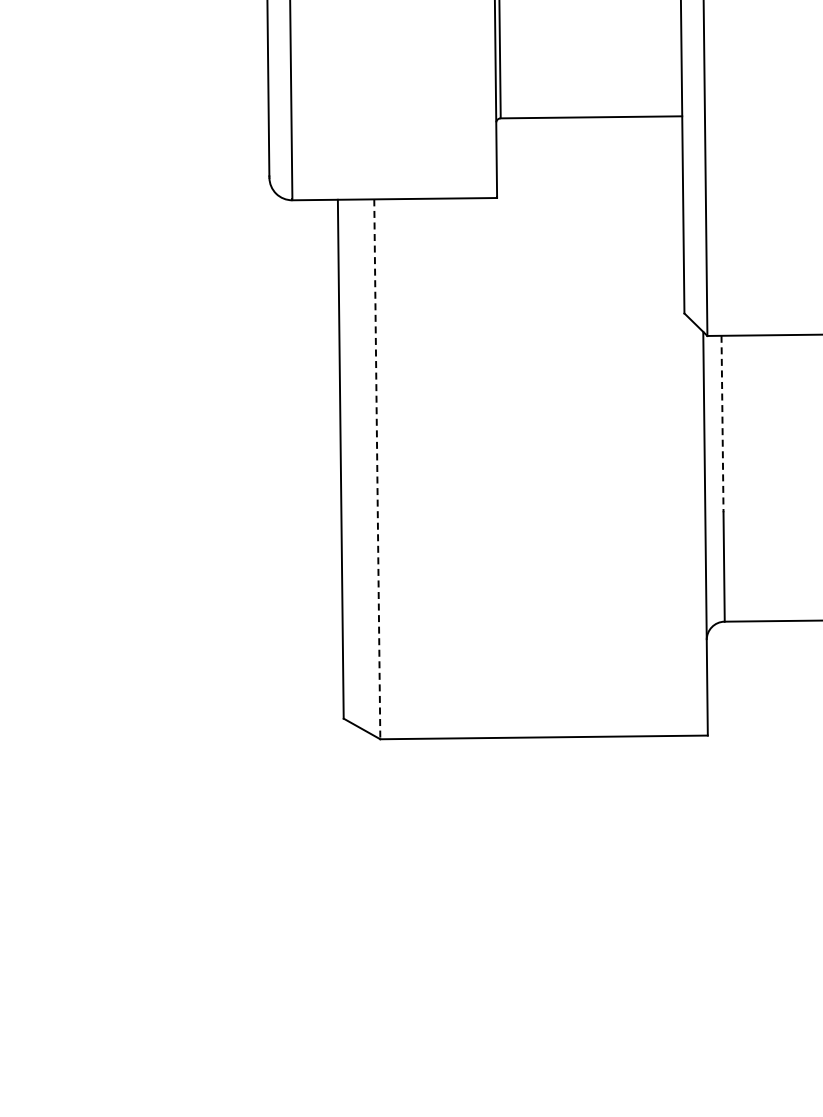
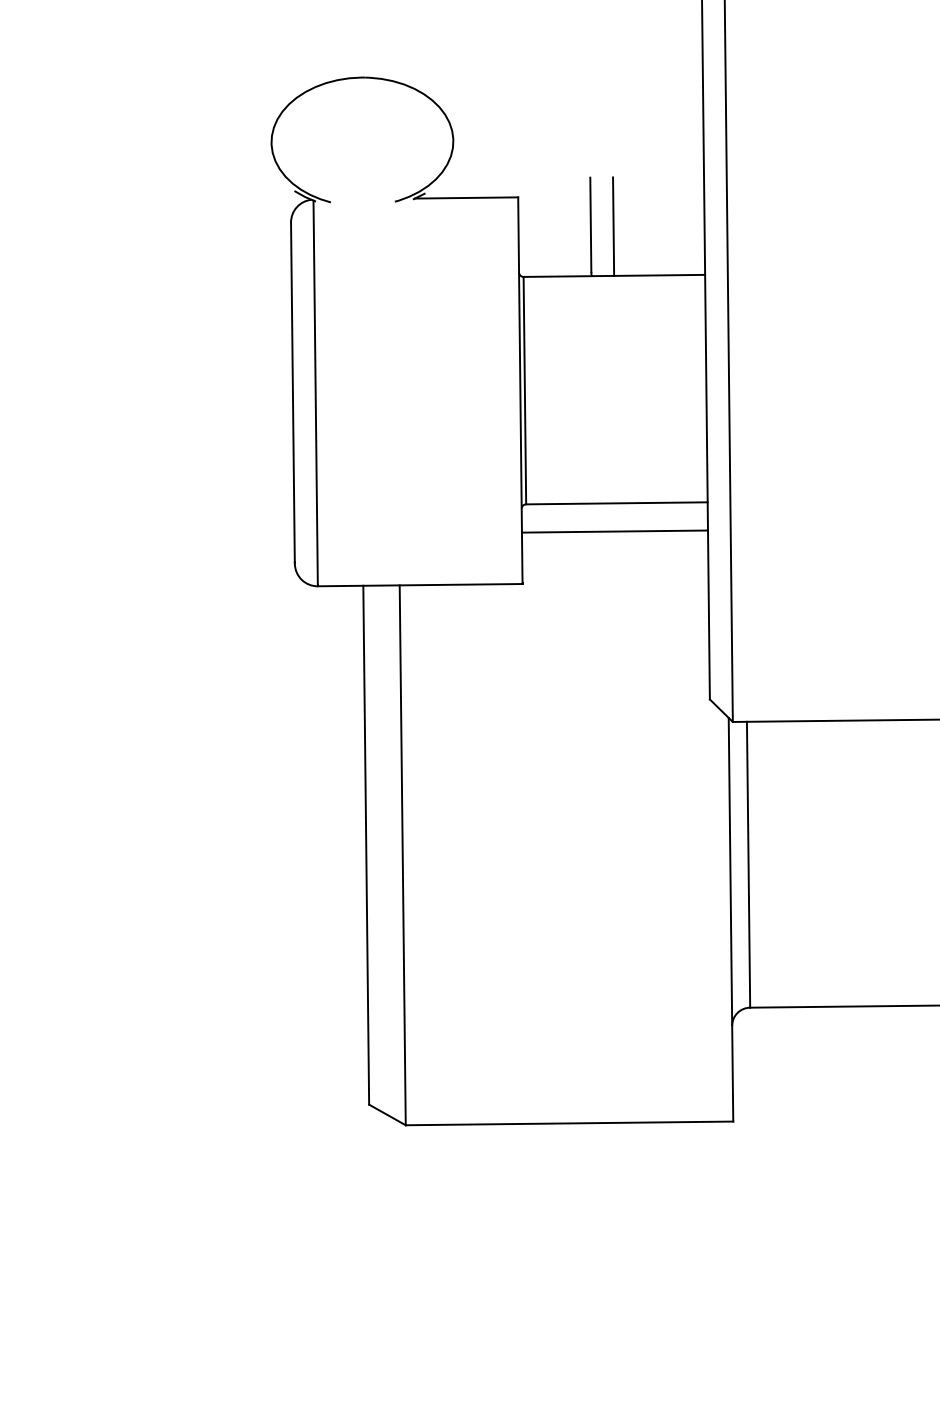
line: (589, 145) -> (614, 531), added
line: (722, 424) -> (747, 810), dashed -> solid
line: (377, 469) -> (402, 855), dashed -> solid

